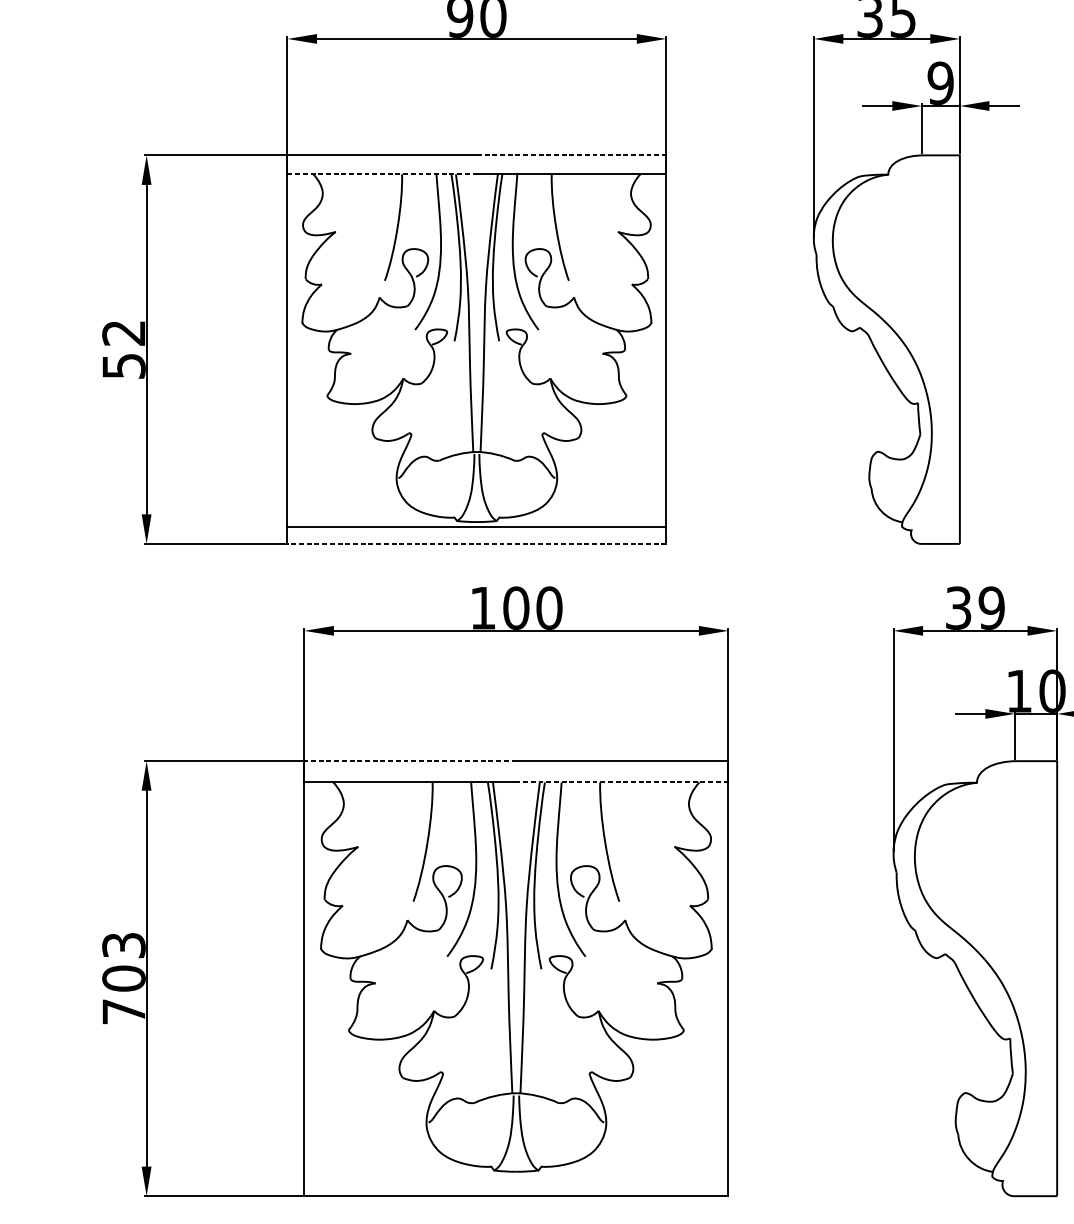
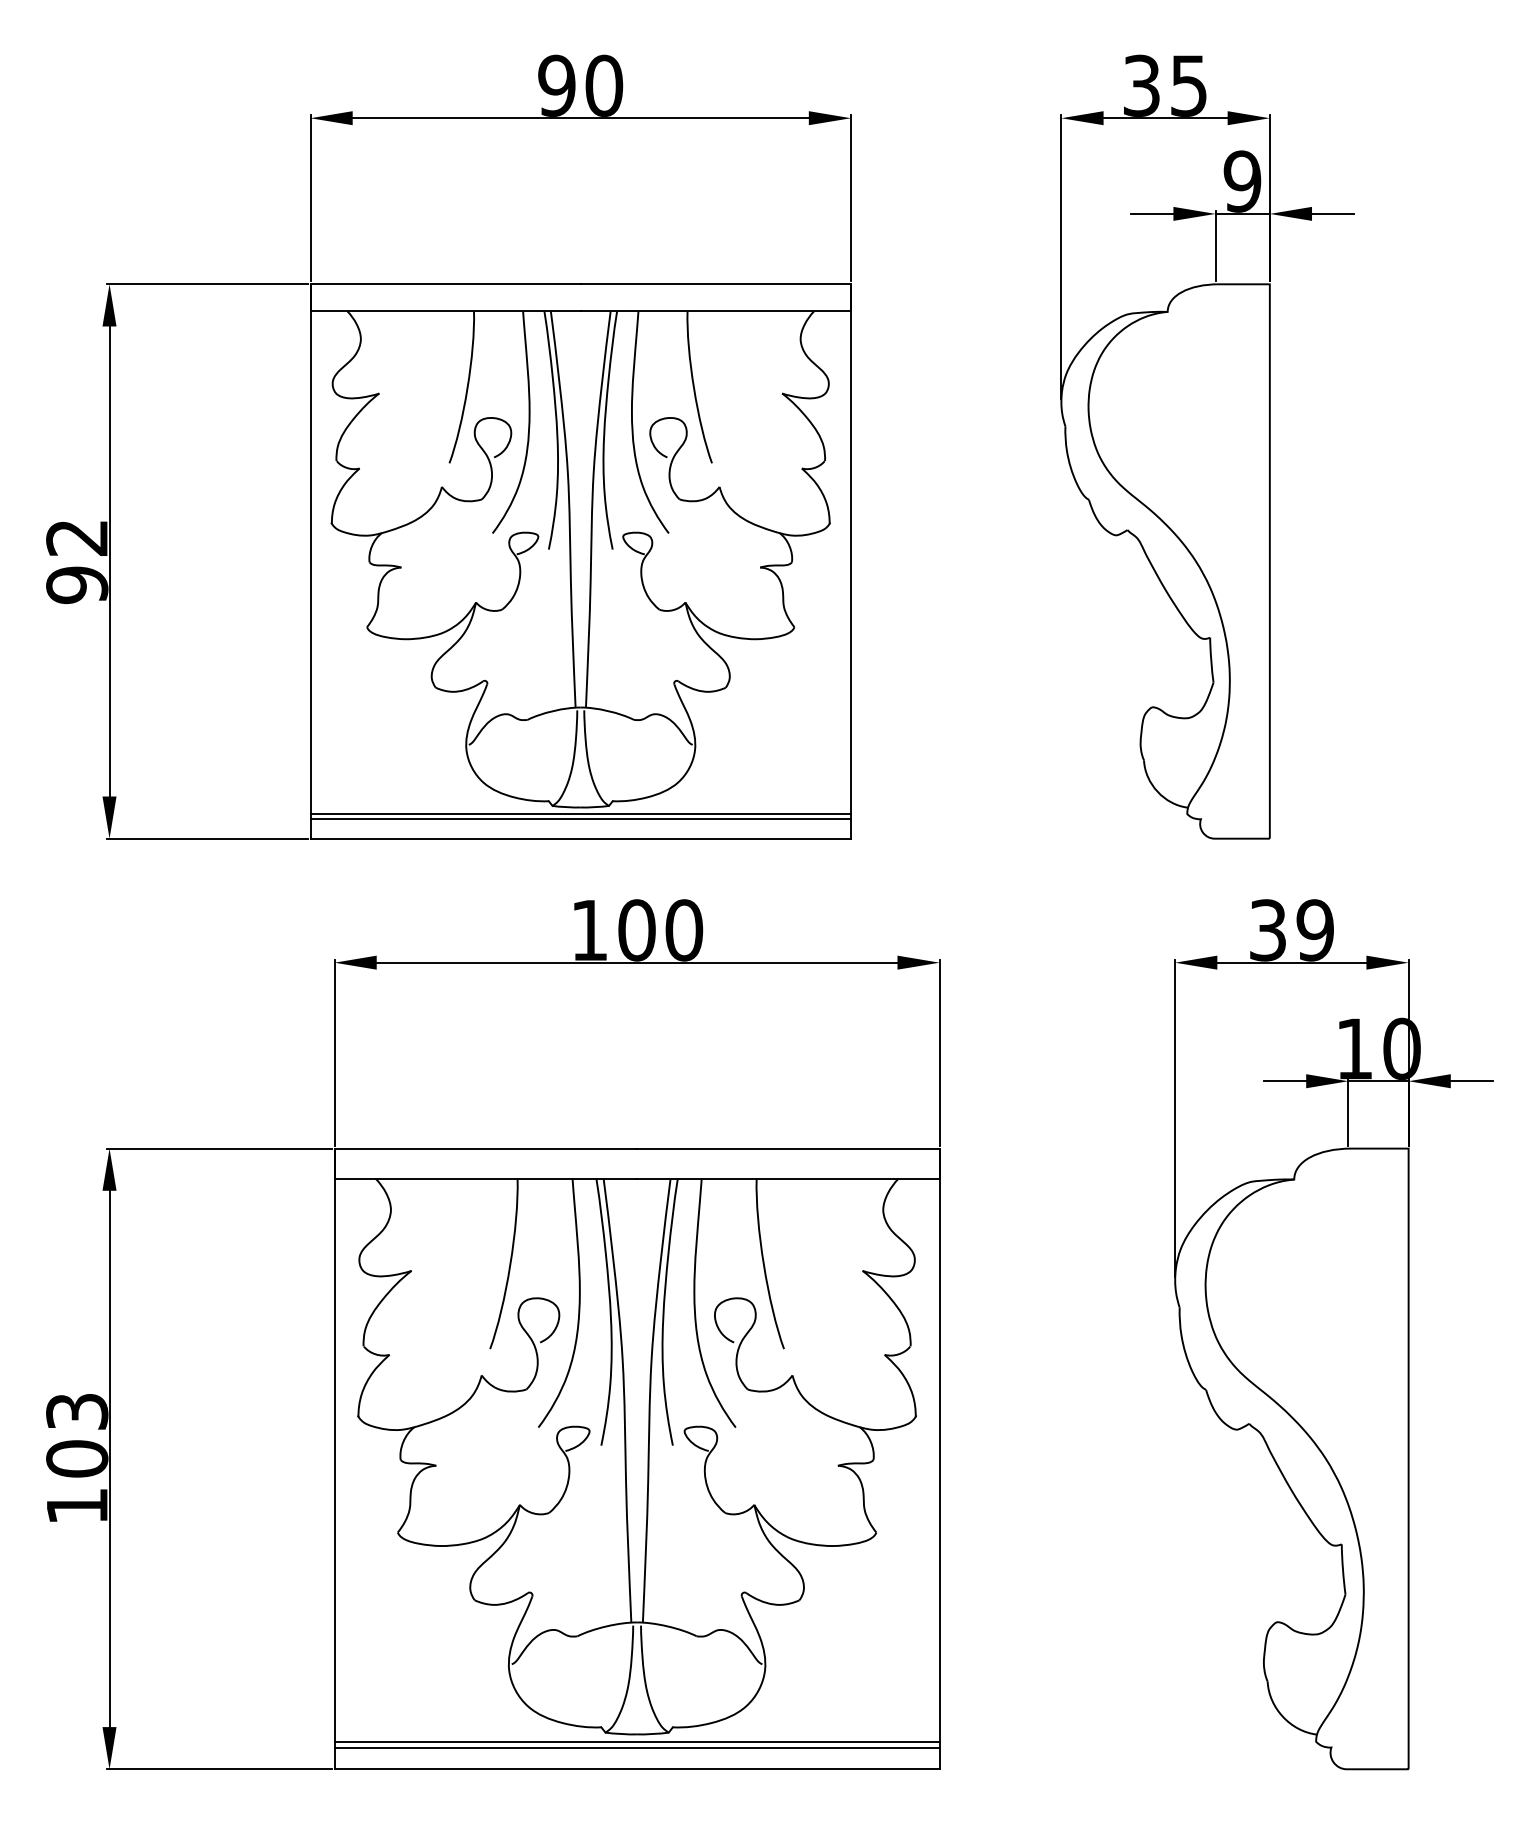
line: (572, 155) -> (716, 284), dashed -> solid
line: (382, 174) -> (446, 311), dashed -> solid
text: (124, 366) -> (77, 585), 52 -> 92
line: (476, 530) -> (580, 819), added
line: (476, 543) -> (580, 838), dashed -> solid
line: (410, 761) -> (485, 1148), dashed -> solid
line: (621, 782) -> (787, 1178), dashed -> solid
text: (124, 1011) -> (77, 1506), 703 -> 103
line: (515, 1176) -> (636, 1741), added
line: (515, 1180) -> (636, 1747), added

